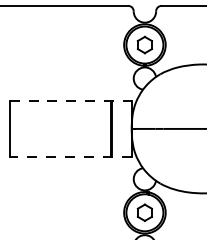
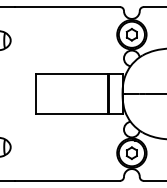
line: (70, 101) -> (79, 74), dashed -> solid
line: (69, 156) -> (78, 113), dashed -> solid

